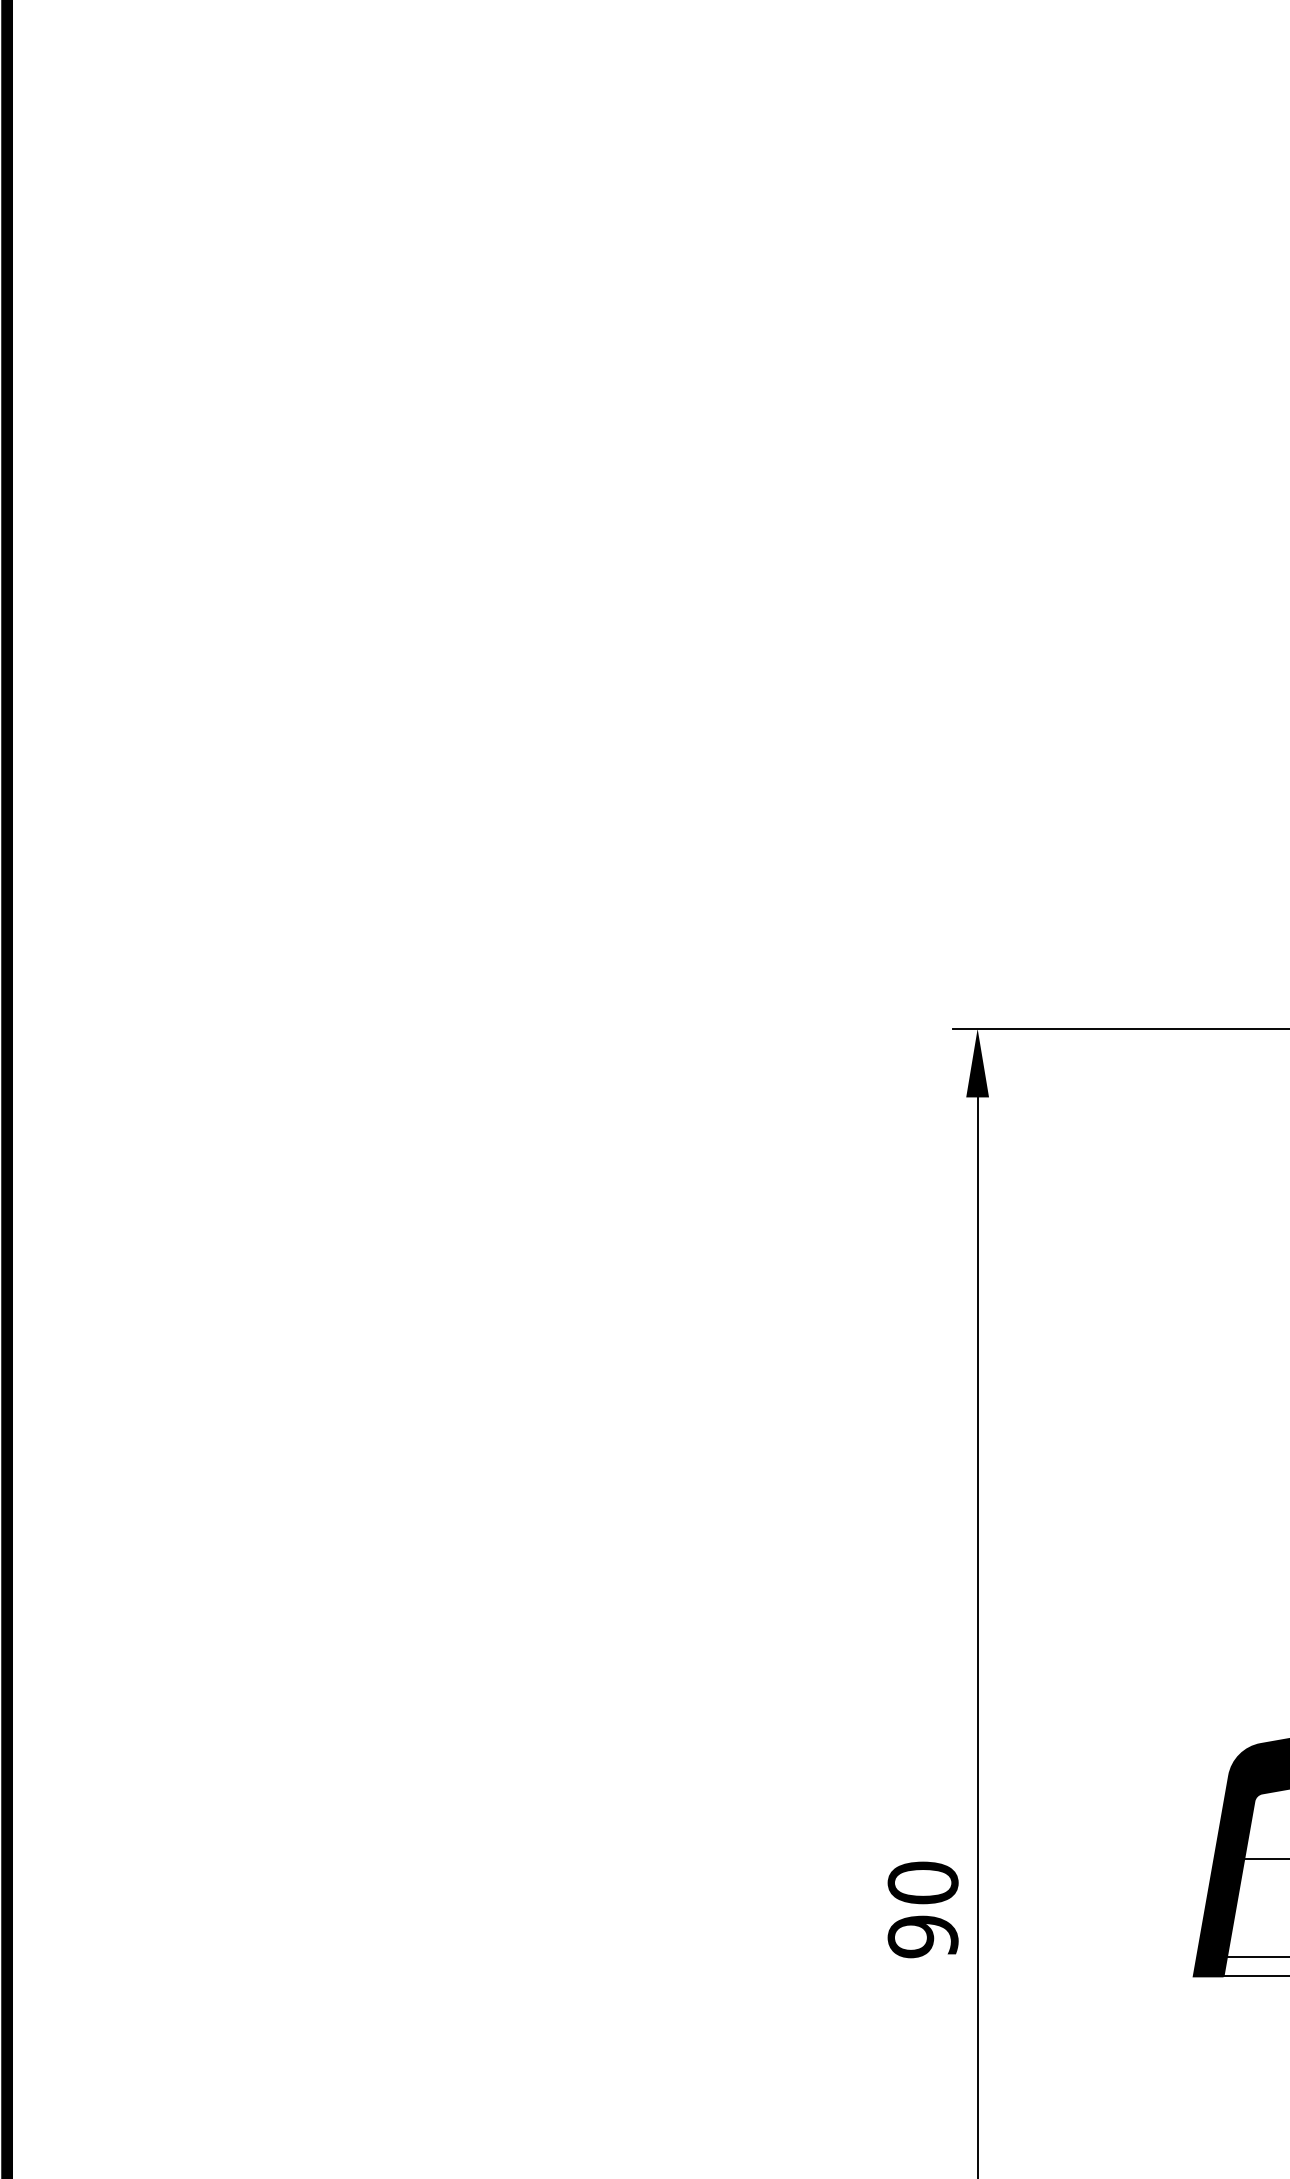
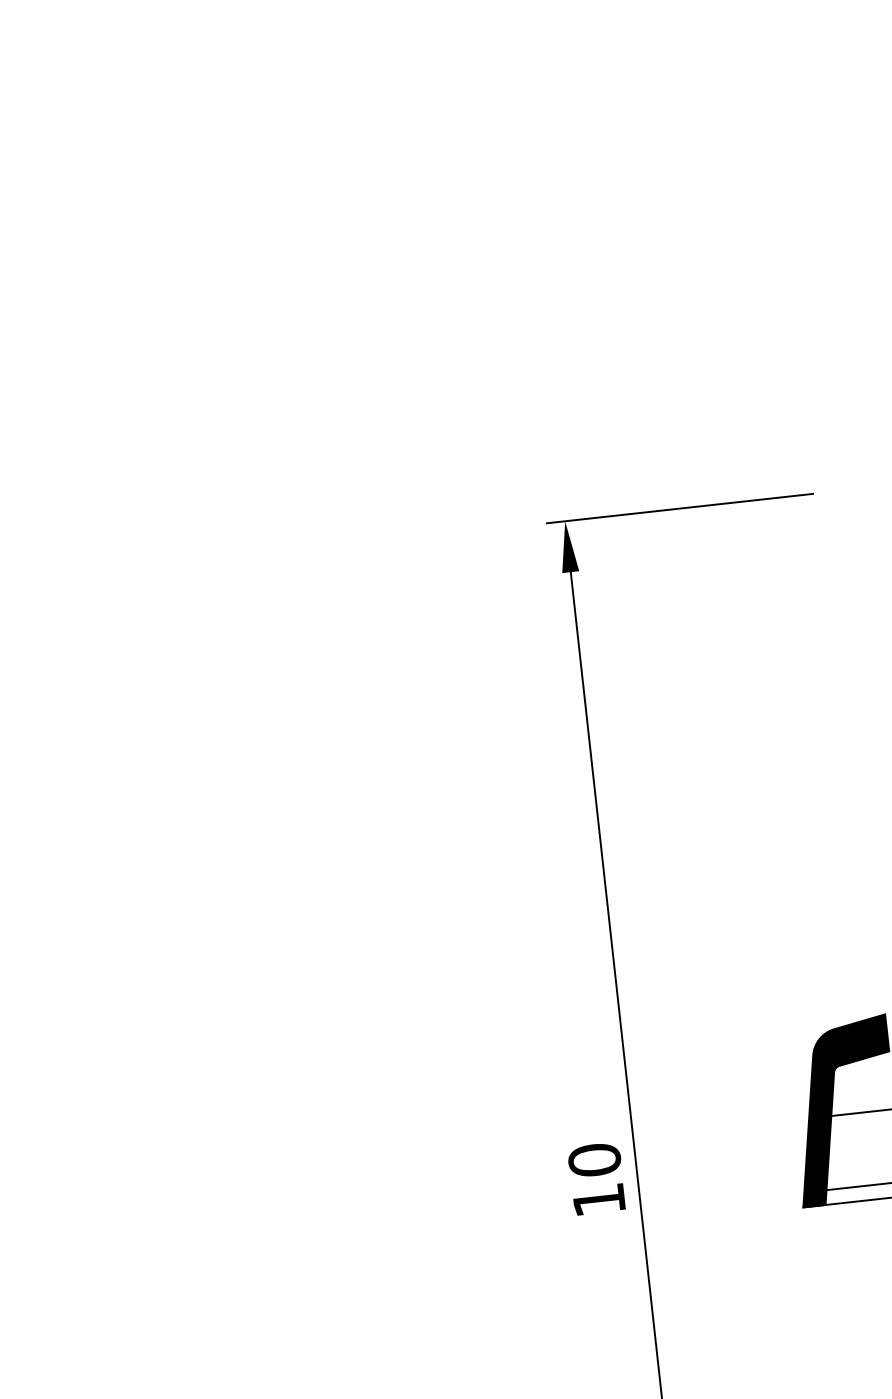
text: (922, 1936) -> (598, 1200), 90 -> 10

